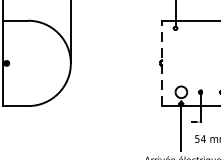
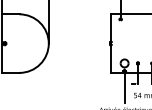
line: (162, 61) -> (111, 42), dashed -> solid

